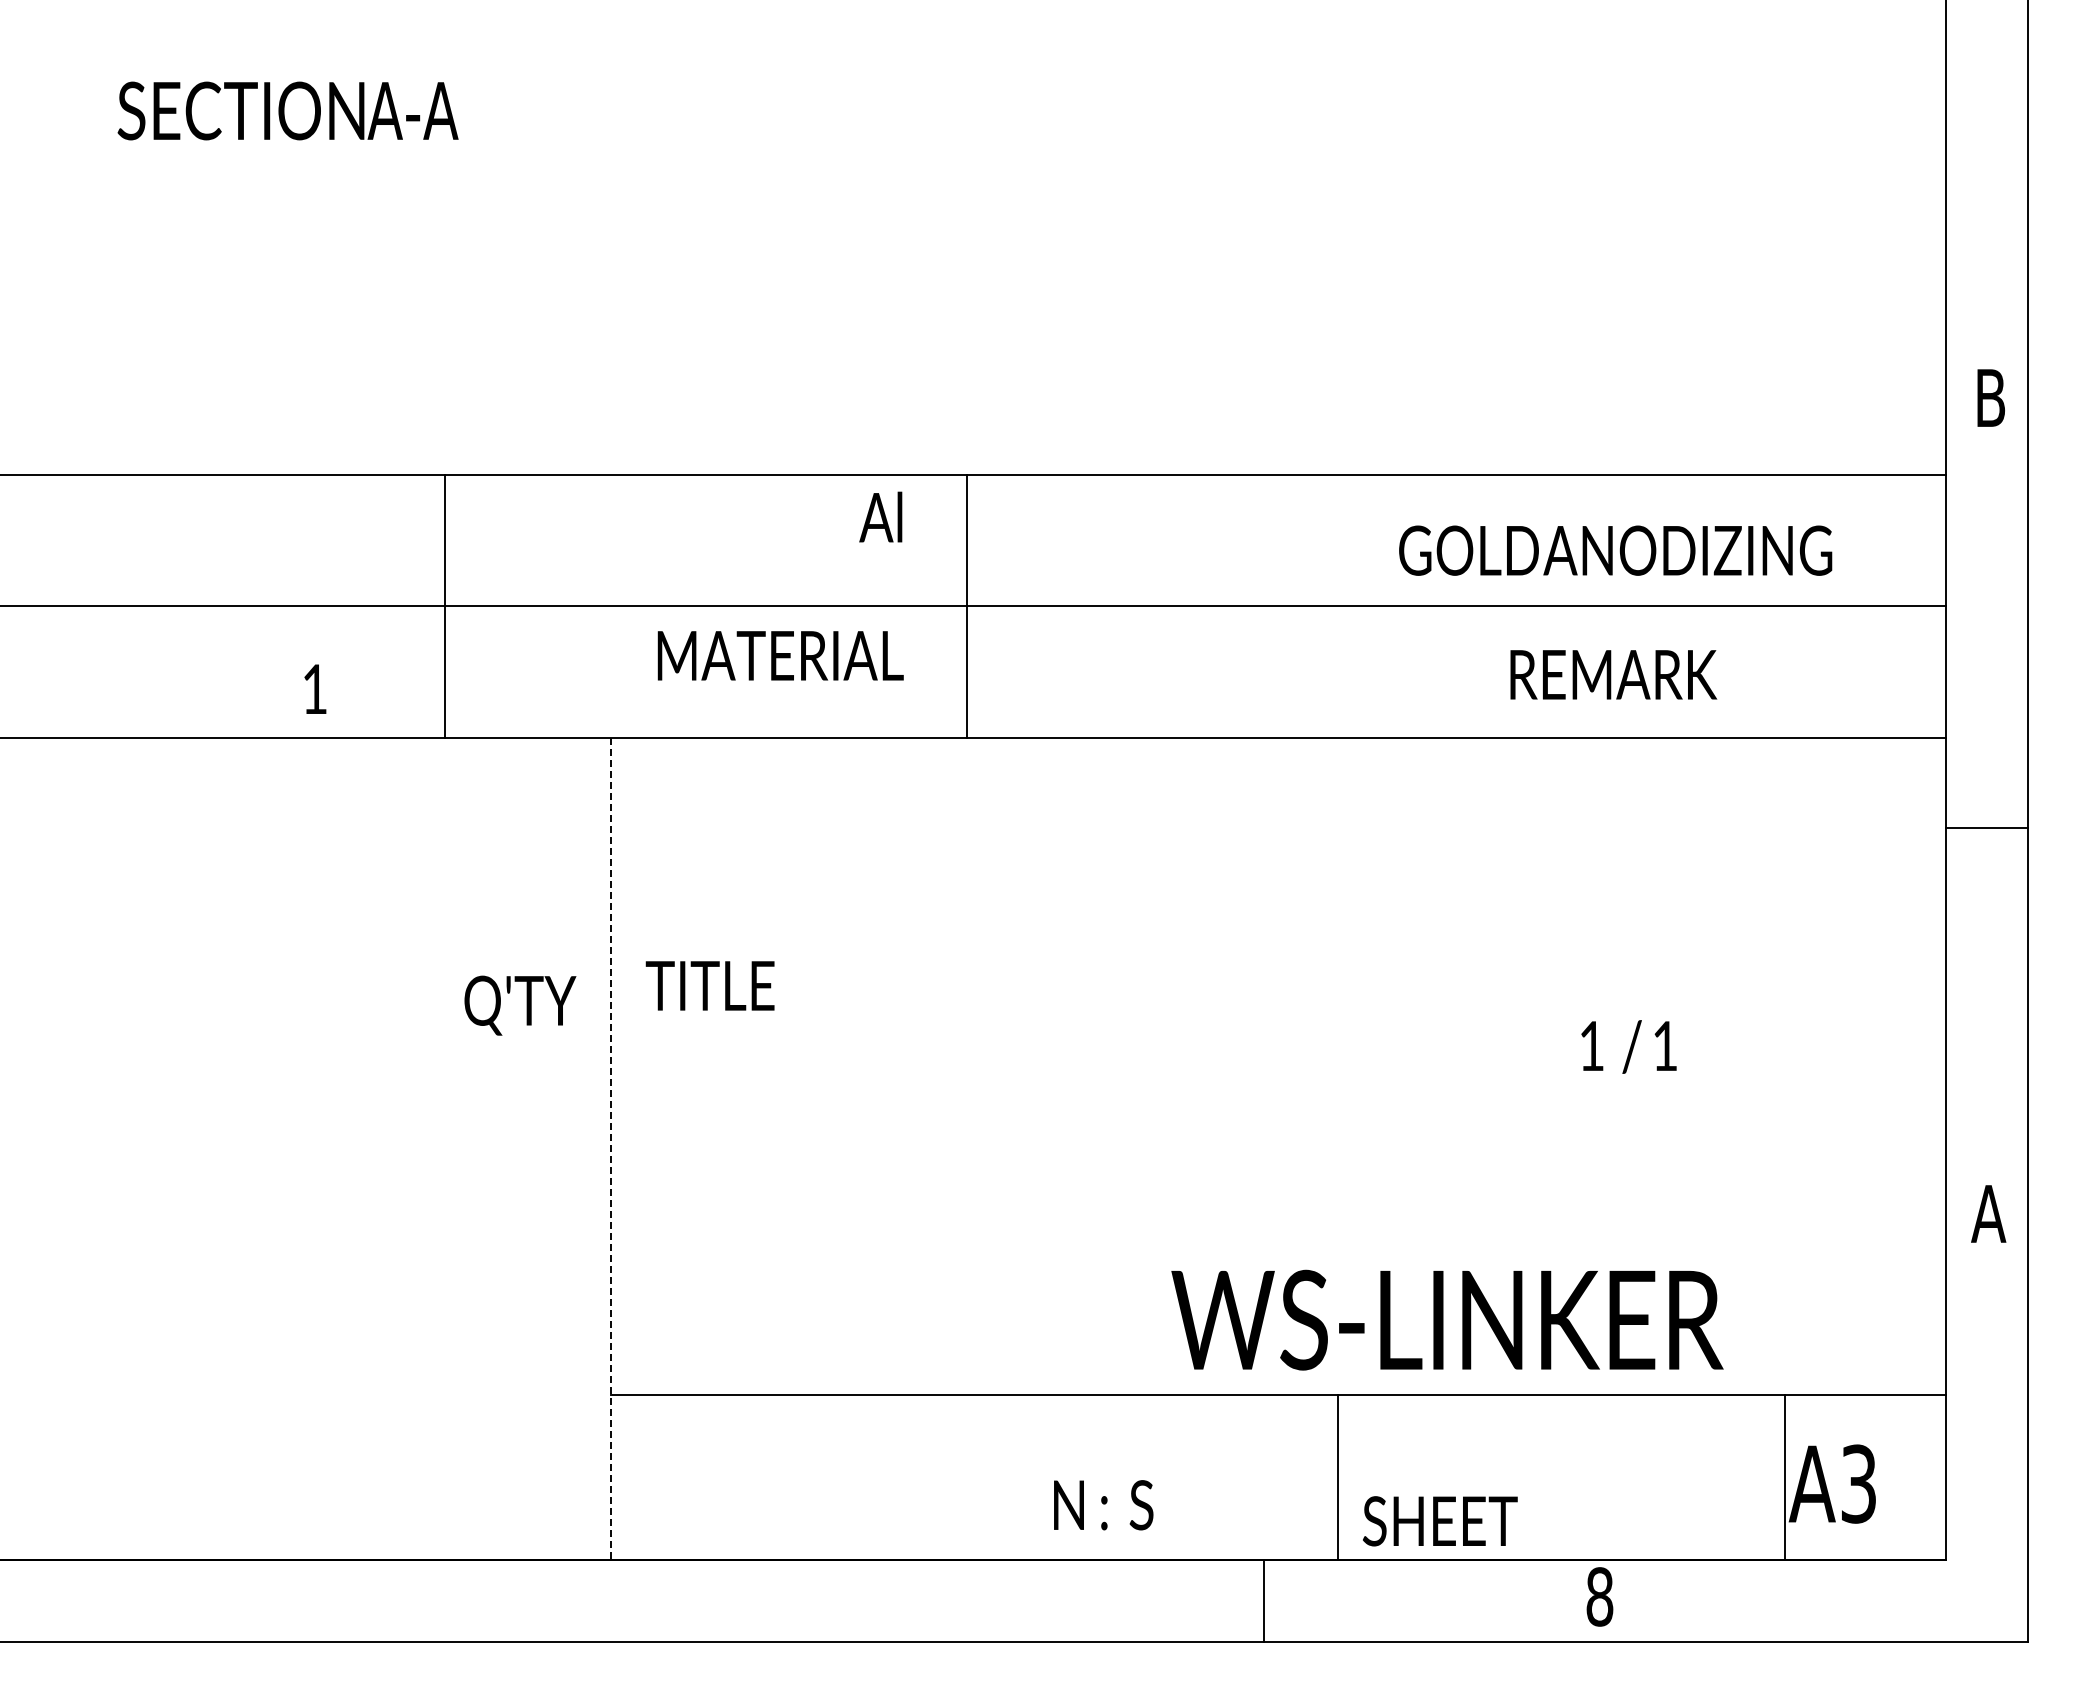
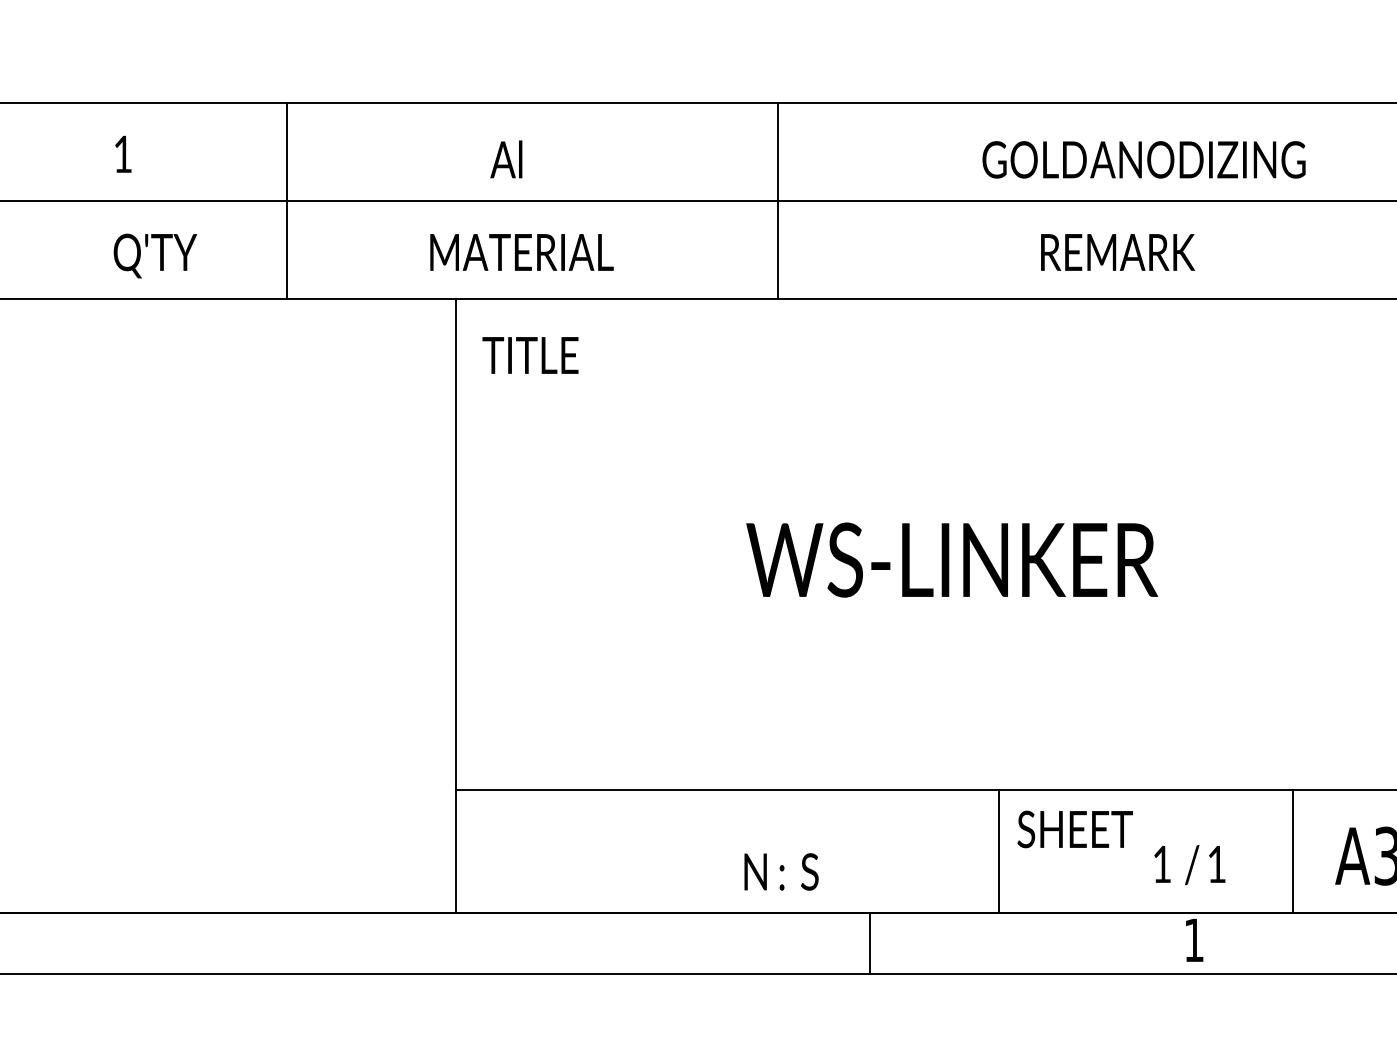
text: (880, 516) -> (506, 158), moved
text: (1615, 550) -> (1143, 159), moved
line: (444, 605) -> (286, 200), moved
line: (966, 605) -> (777, 200), moved
text: (780, 655) -> (521, 252), moved
text: (1613, 674) -> (1117, 252), moved
text: (315, 688) -> (123, 153), moved
text: (709, 985) -> (530, 355), moved
text: (520, 1005) -> (155, 255), moved
text: (1628, 1046) -> (1189, 864), moved
line: (610, 1149) -> (456, 606), dashed -> solid
text: (1447, 1319) -> (952, 559), moved
line: (1785, 1477) -> (1293, 851), moved
text: (1103, 1505) -> (781, 872), moved
text: (1440, 1521) -> (1075, 829), moved
text: (1599, 1596) -> (1193, 940), 8 -> 1
line: (1264, 1600) -> (870, 943), moved

